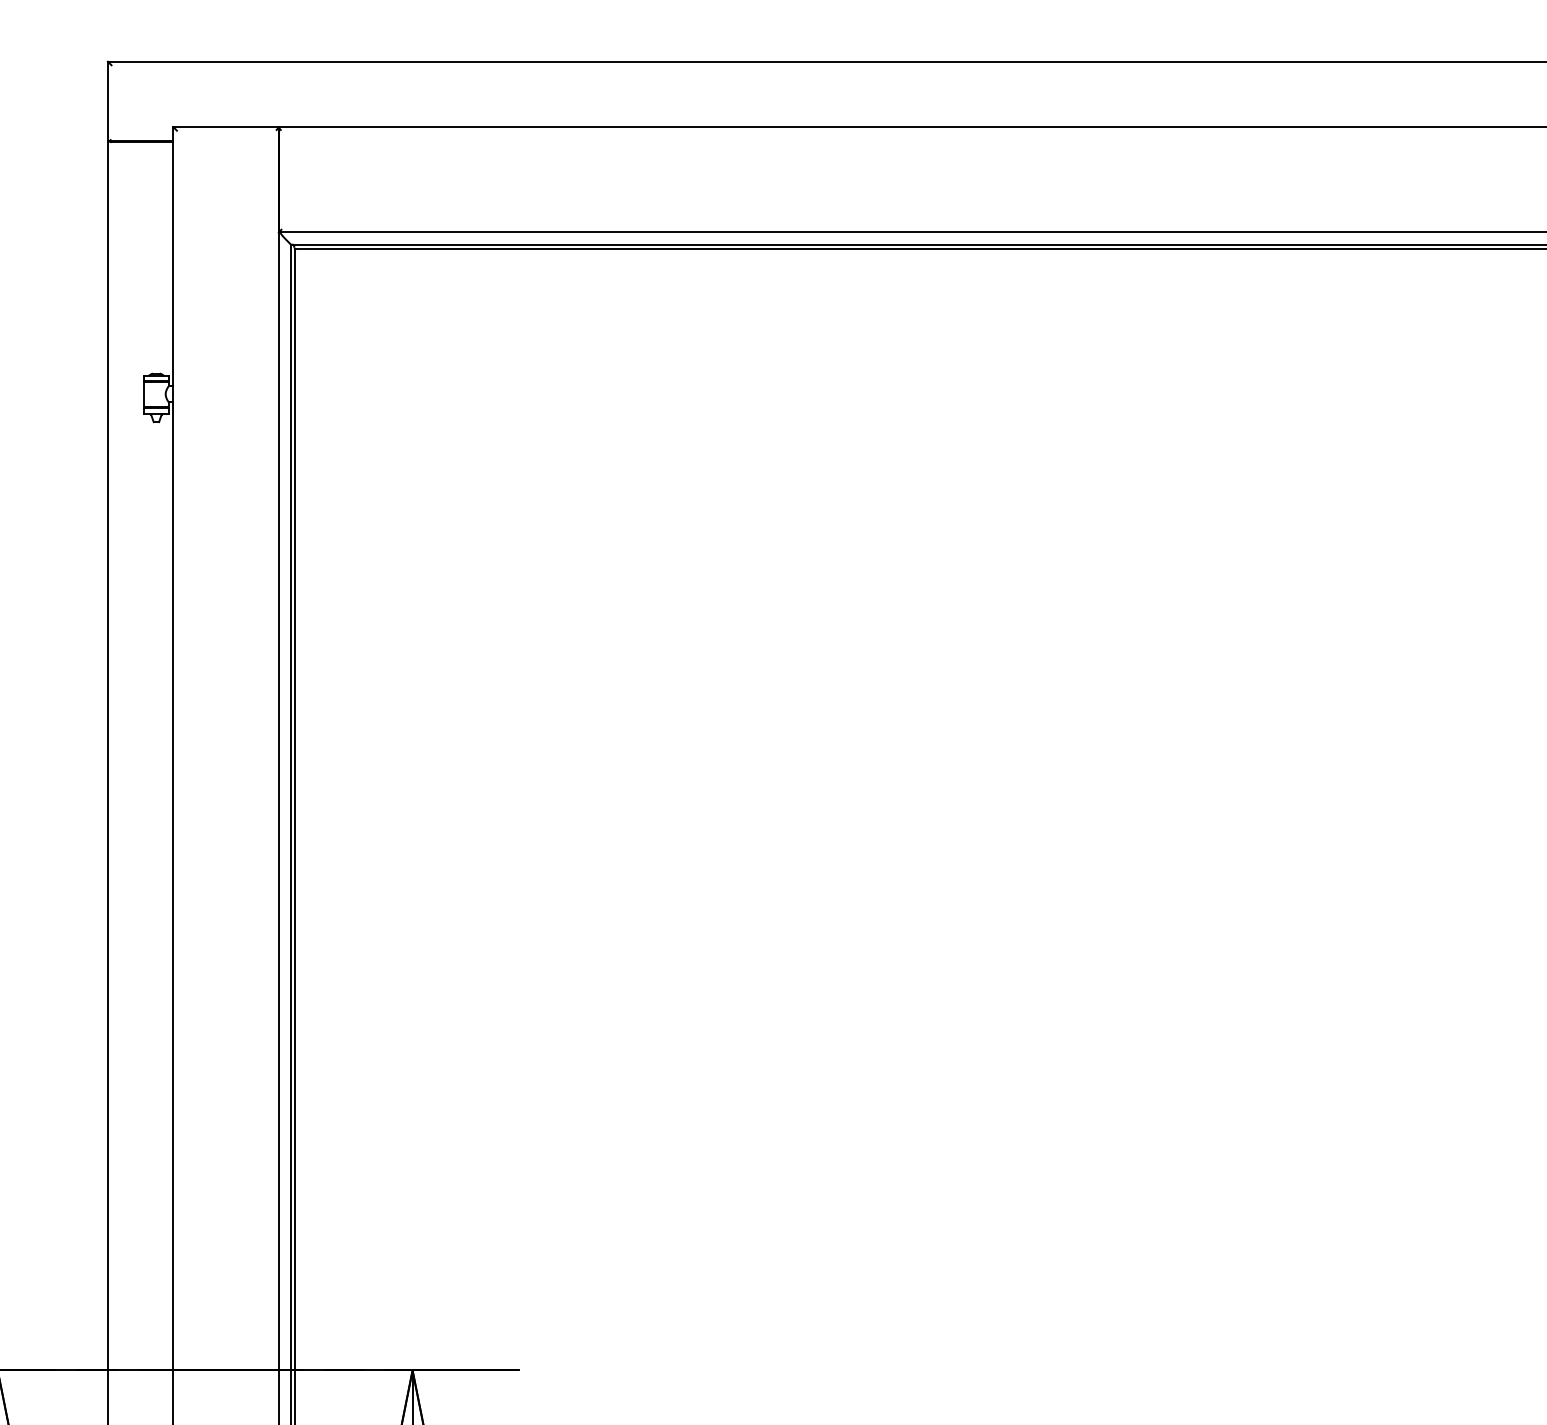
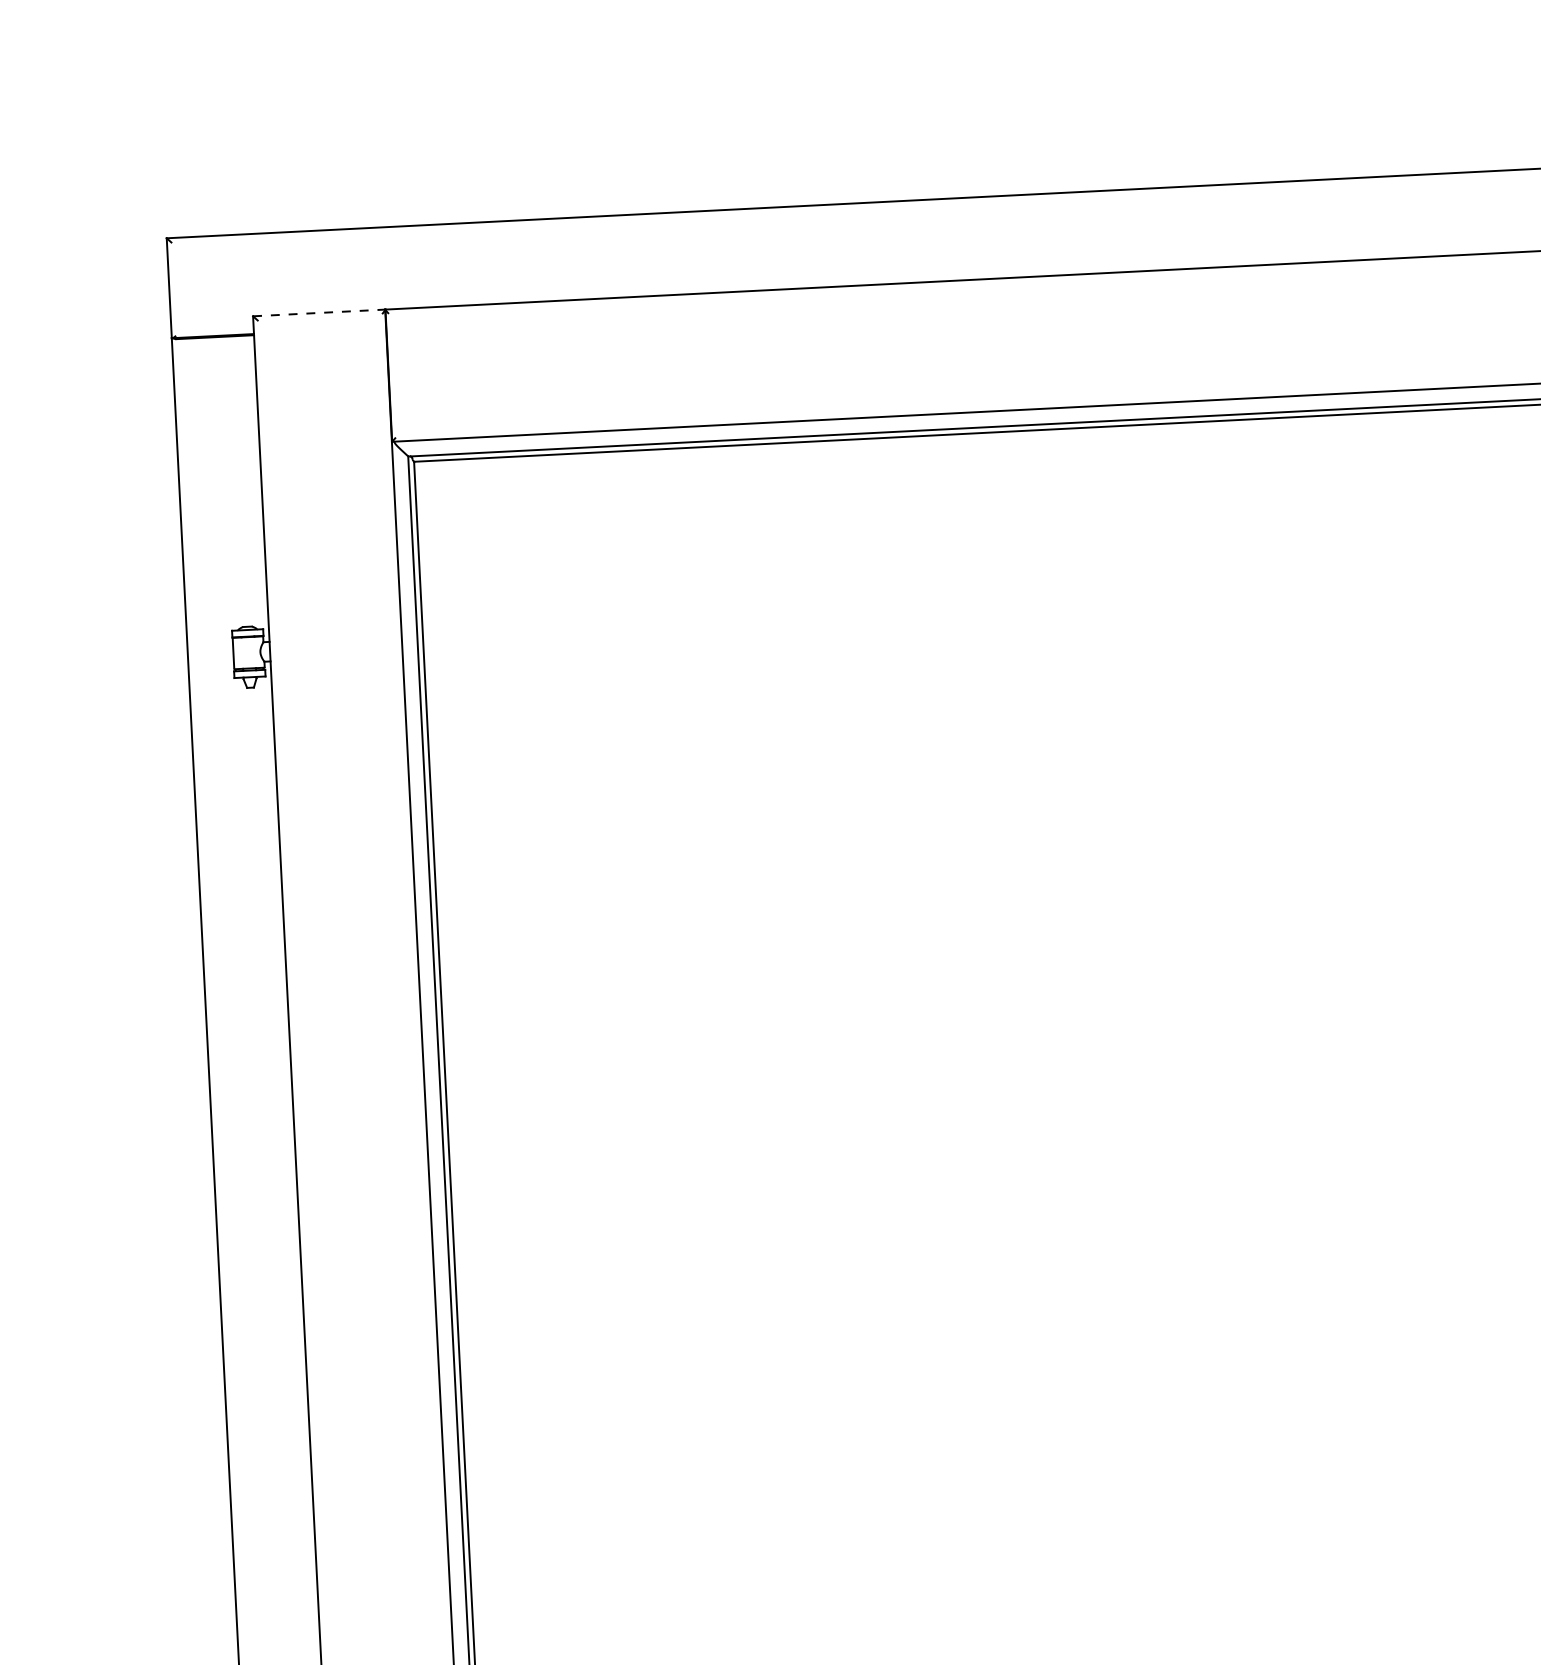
line: (226, 127) -> (319, 313), solid -> dashed

